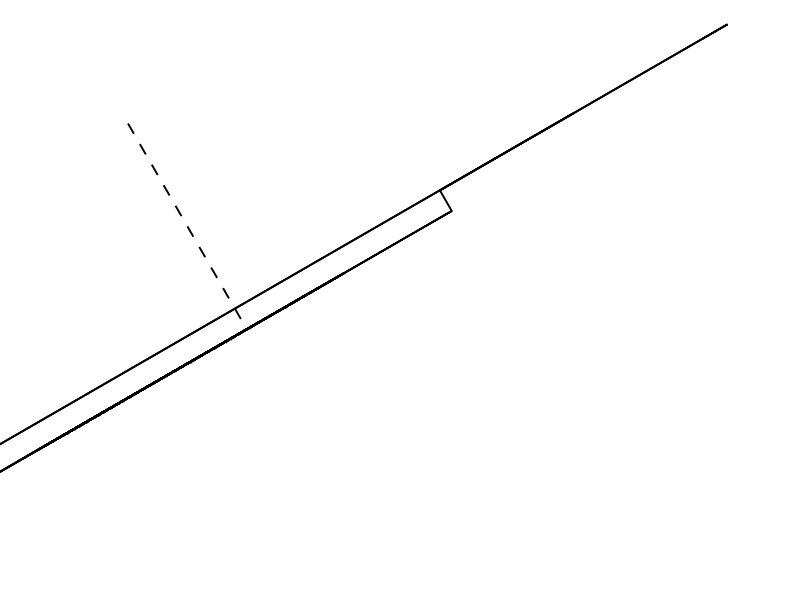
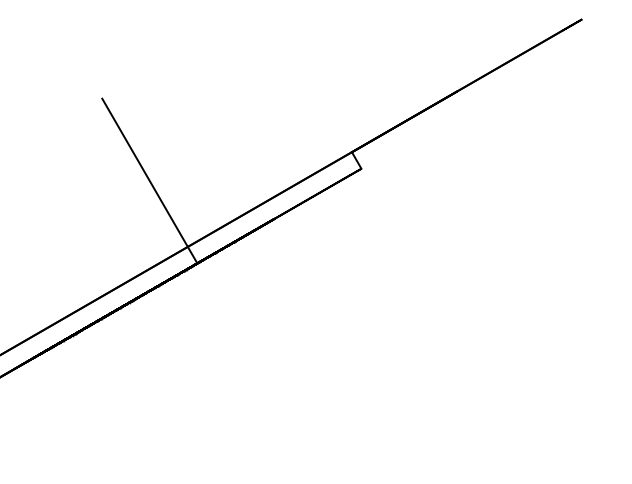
line: (188, 226) -> (150, 181), dashed -> solid

